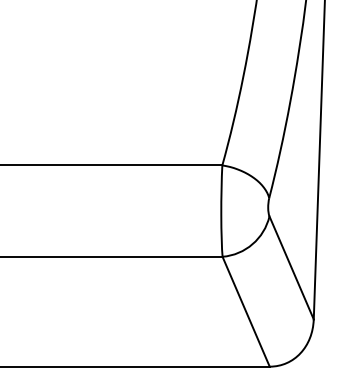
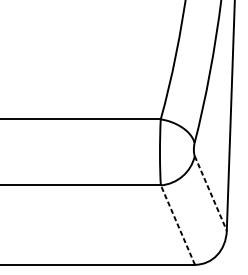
line: (291, 268) -> (210, 193), solid -> dashed
line: (246, 311) -> (178, 224), solid -> dashed

